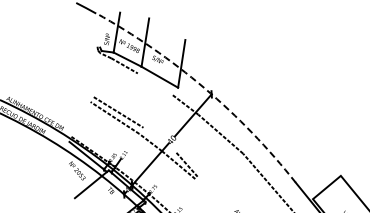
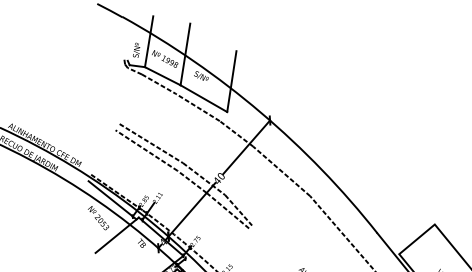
line: (154, 83) -> (197, 106), added
arc: (204, 88) -> (260, 113), dashed -> solid
line: (159, 139) -> (203, 178), added

